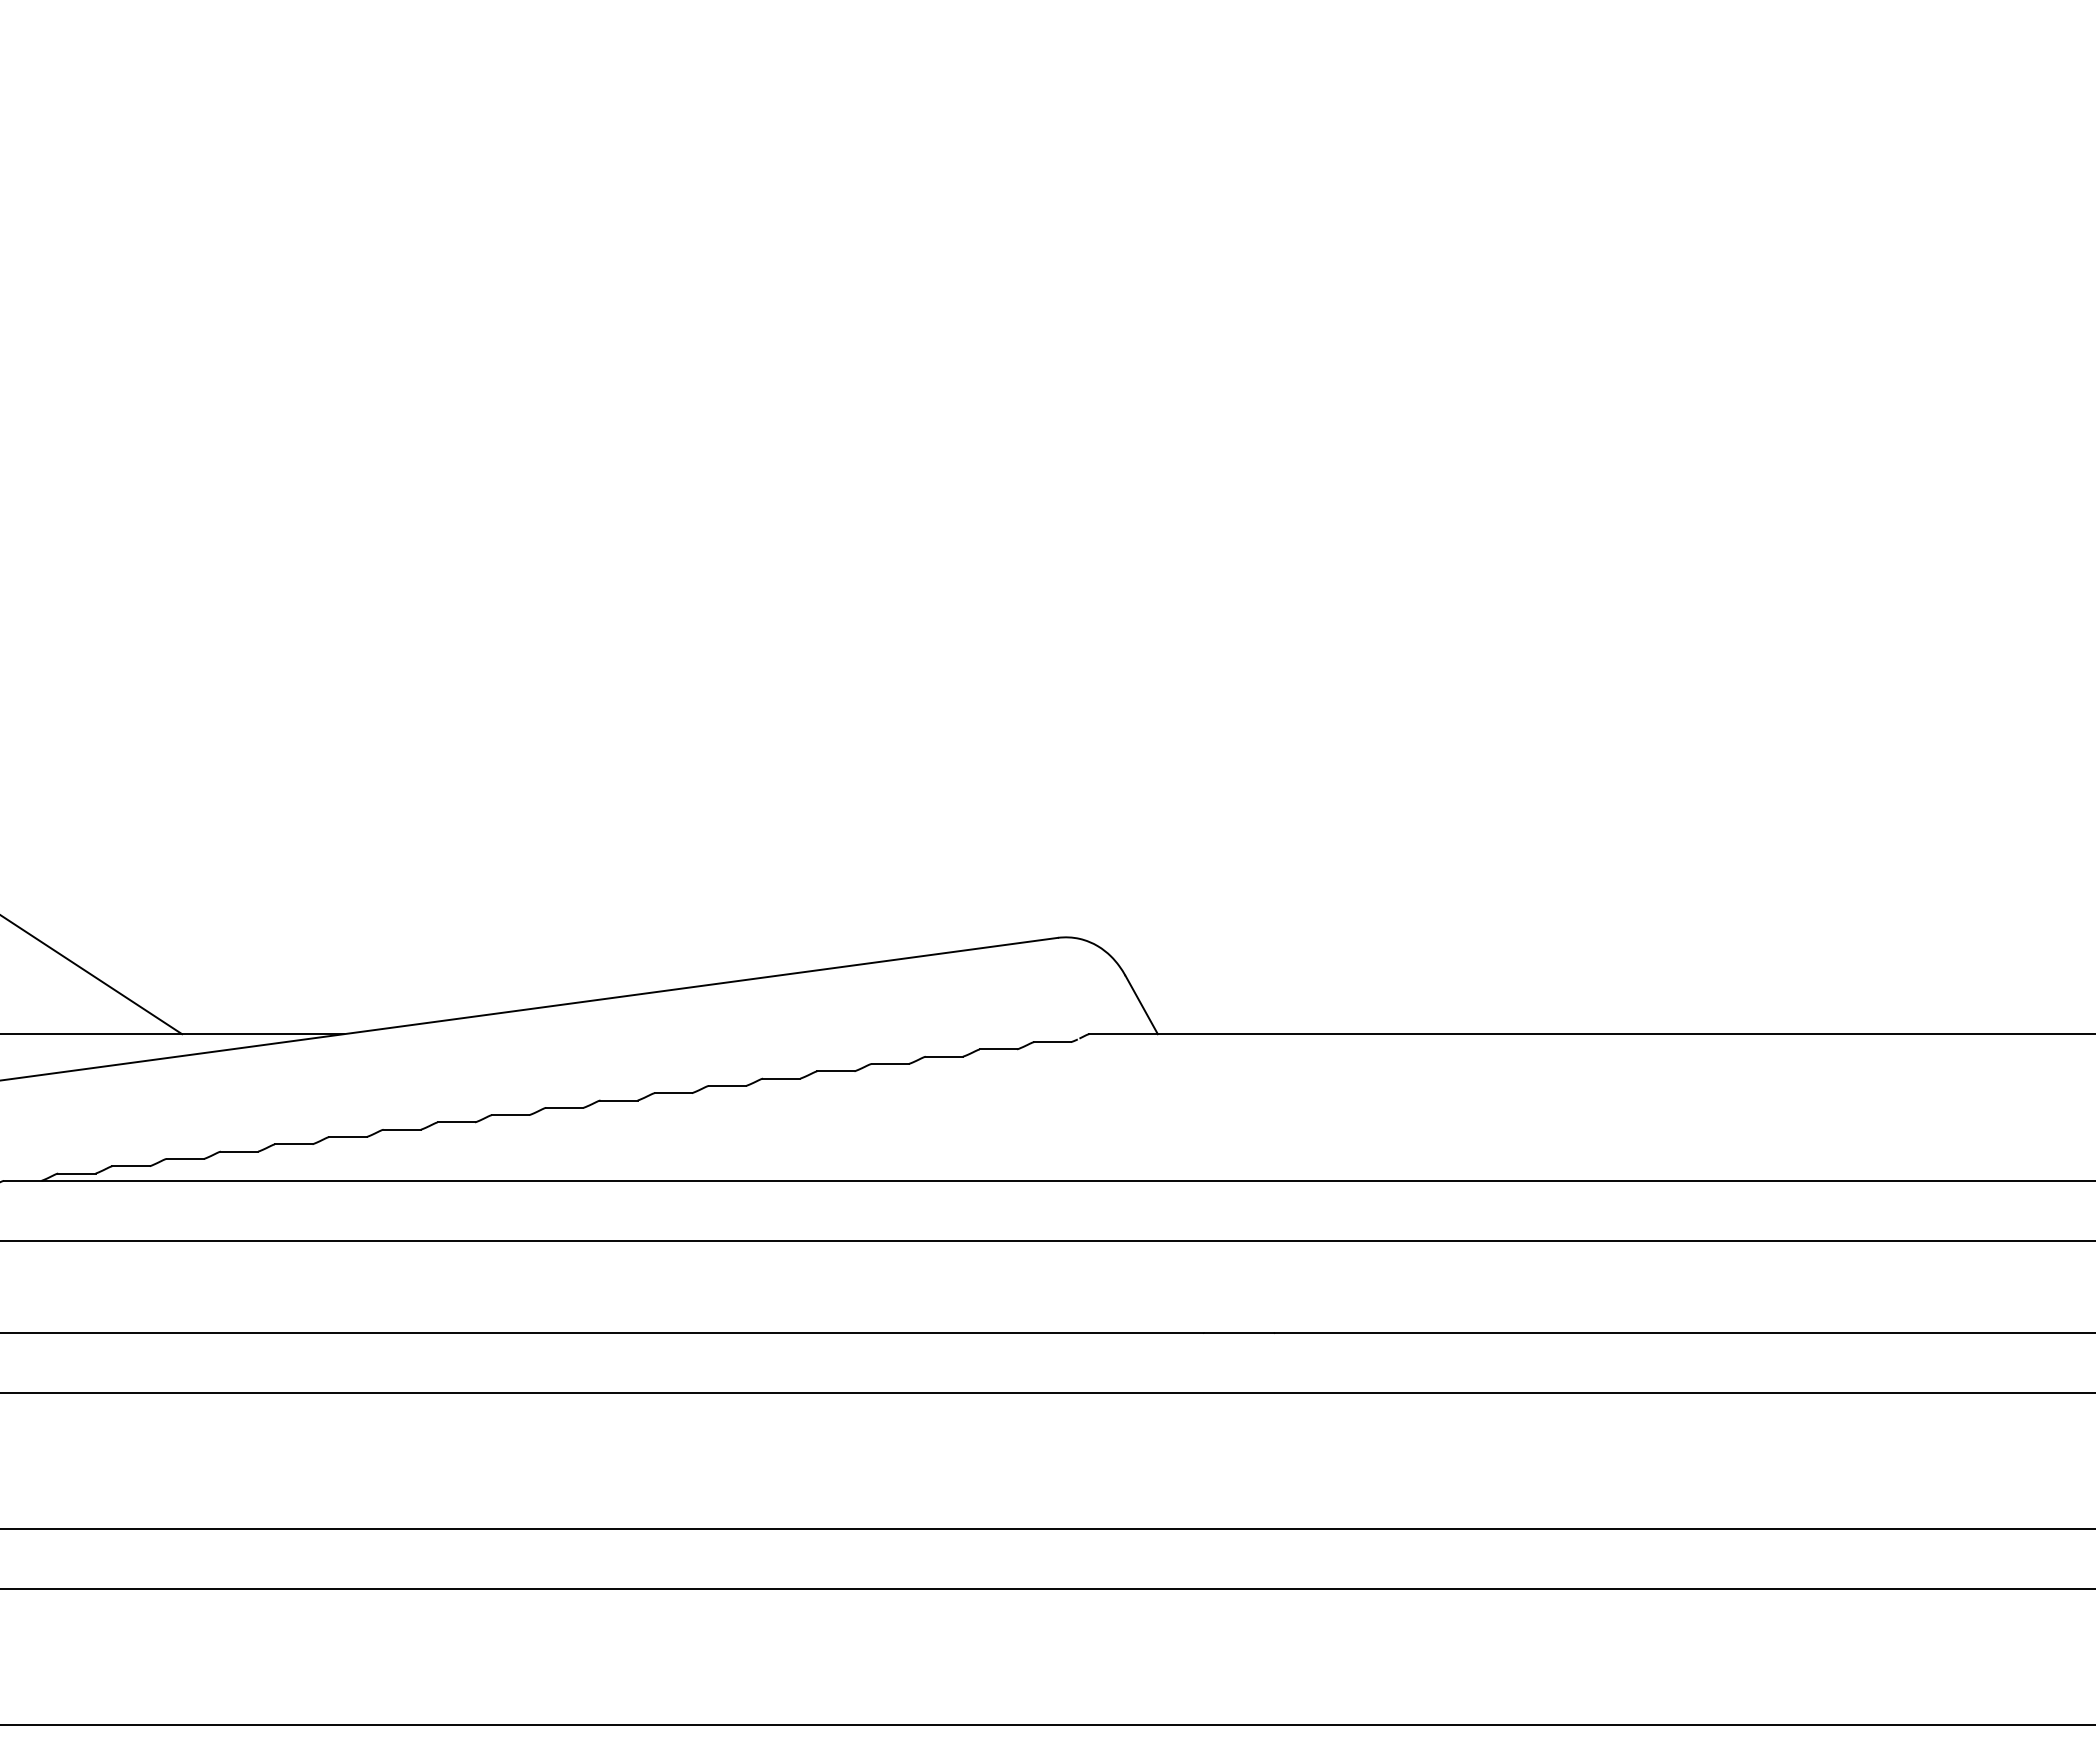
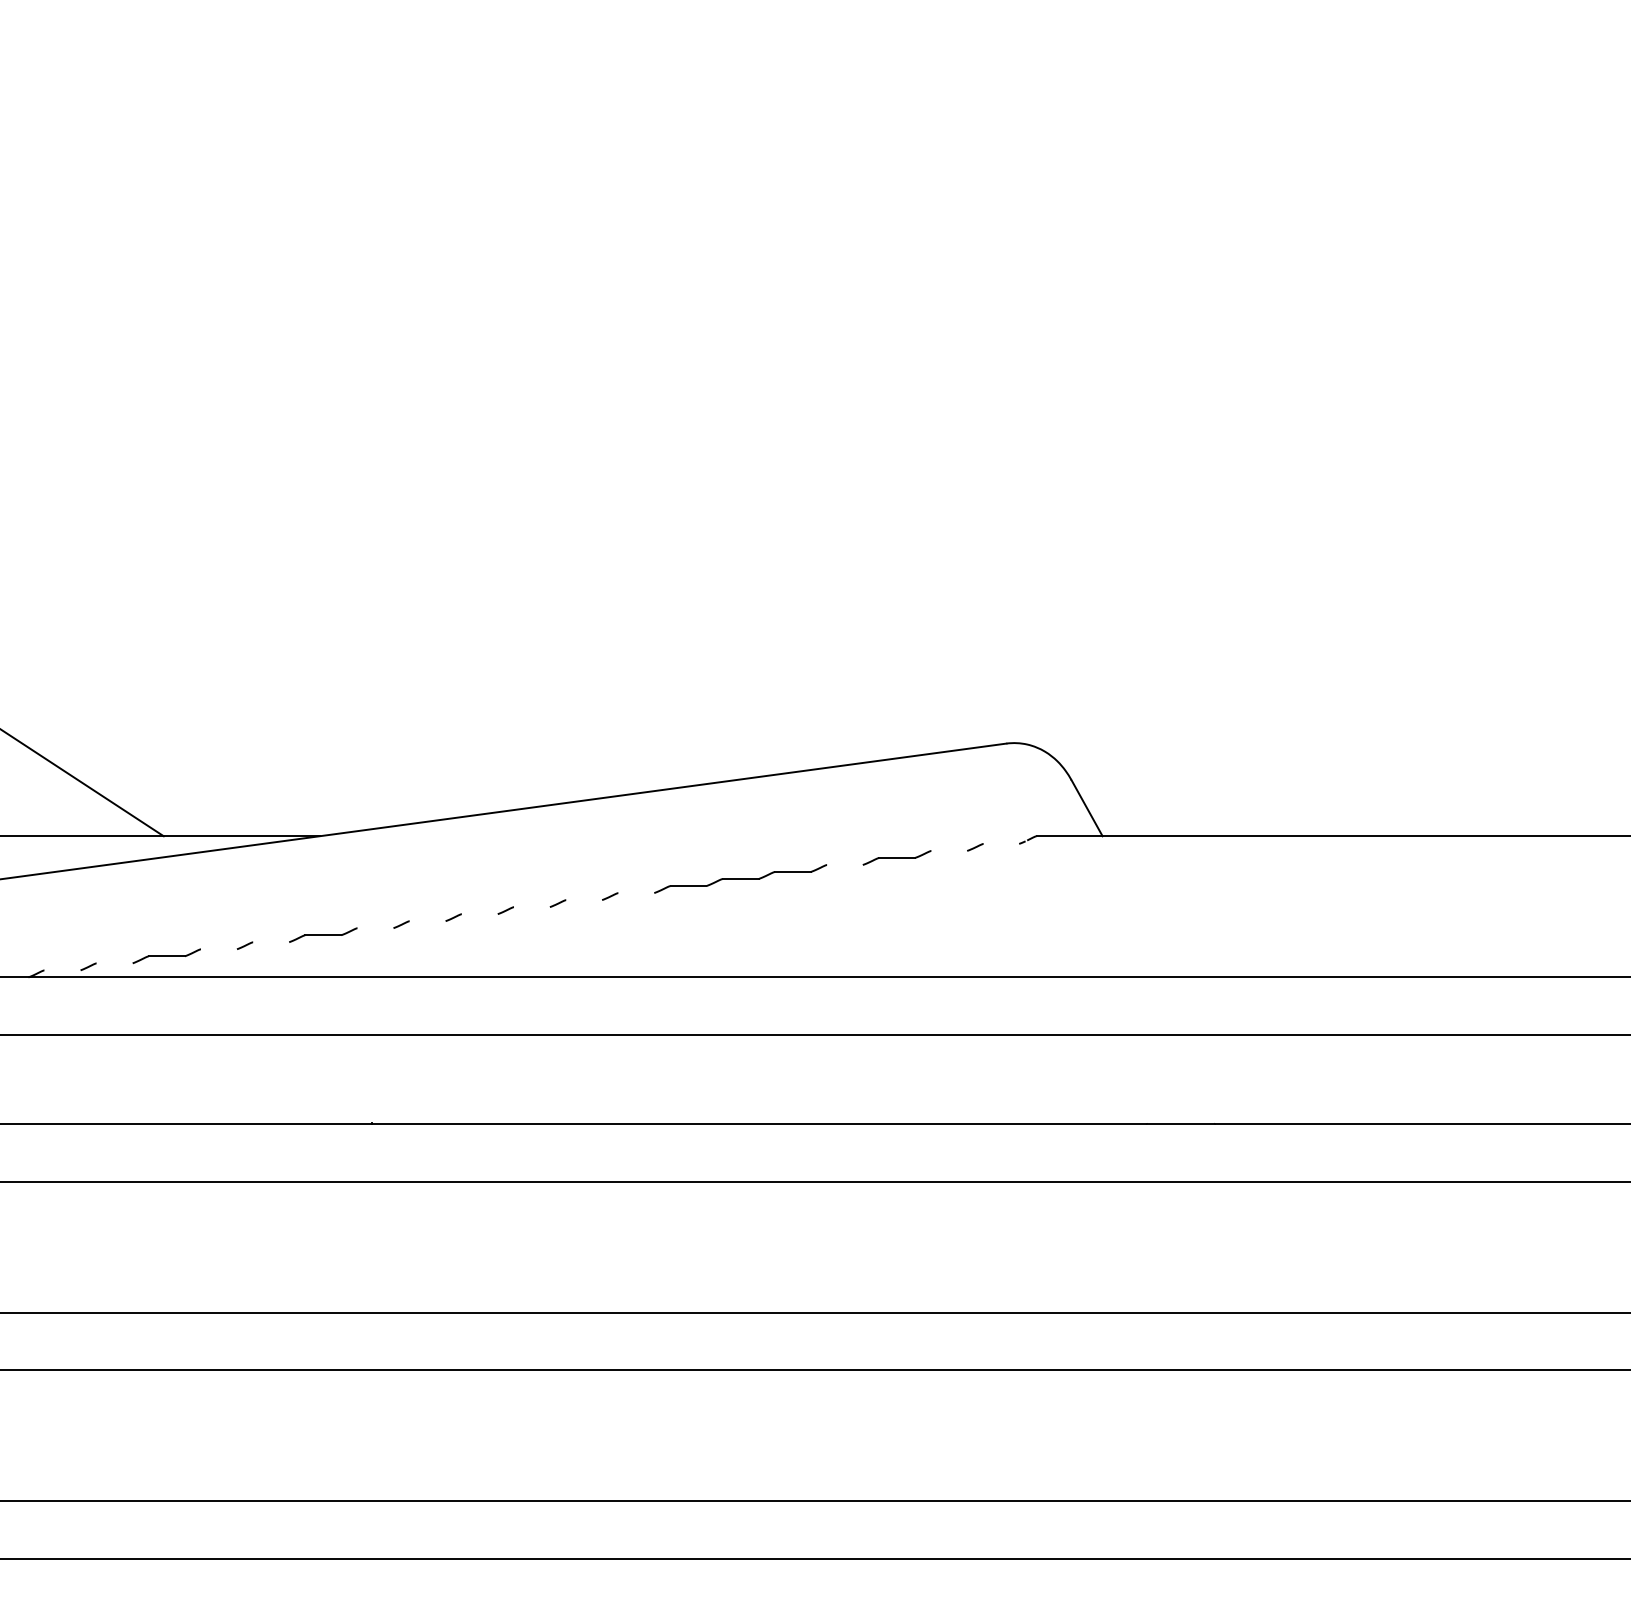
line: (1052, 1042) -> (1001, 844), removed
line: (998, 1049) -> (949, 851), removed
line: (889, 1064) -> (844, 865), removed
line: (672, 1093) -> (635, 893), removed
line: (618, 1100) -> (583, 900), removed
line: (564, 1107) -> (531, 906), removed
line: (510, 1115) -> (479, 914), removed
line: (456, 1122) -> (427, 921), removed
line: (401, 1129) -> (374, 927), removed
line: (293, 1144) -> (270, 942), removed
line: (239, 1151) -> (218, 949), removed
line: (130, 1166) -> (114, 963), removed
line: (76, 1173) -> (62, 970), removed

